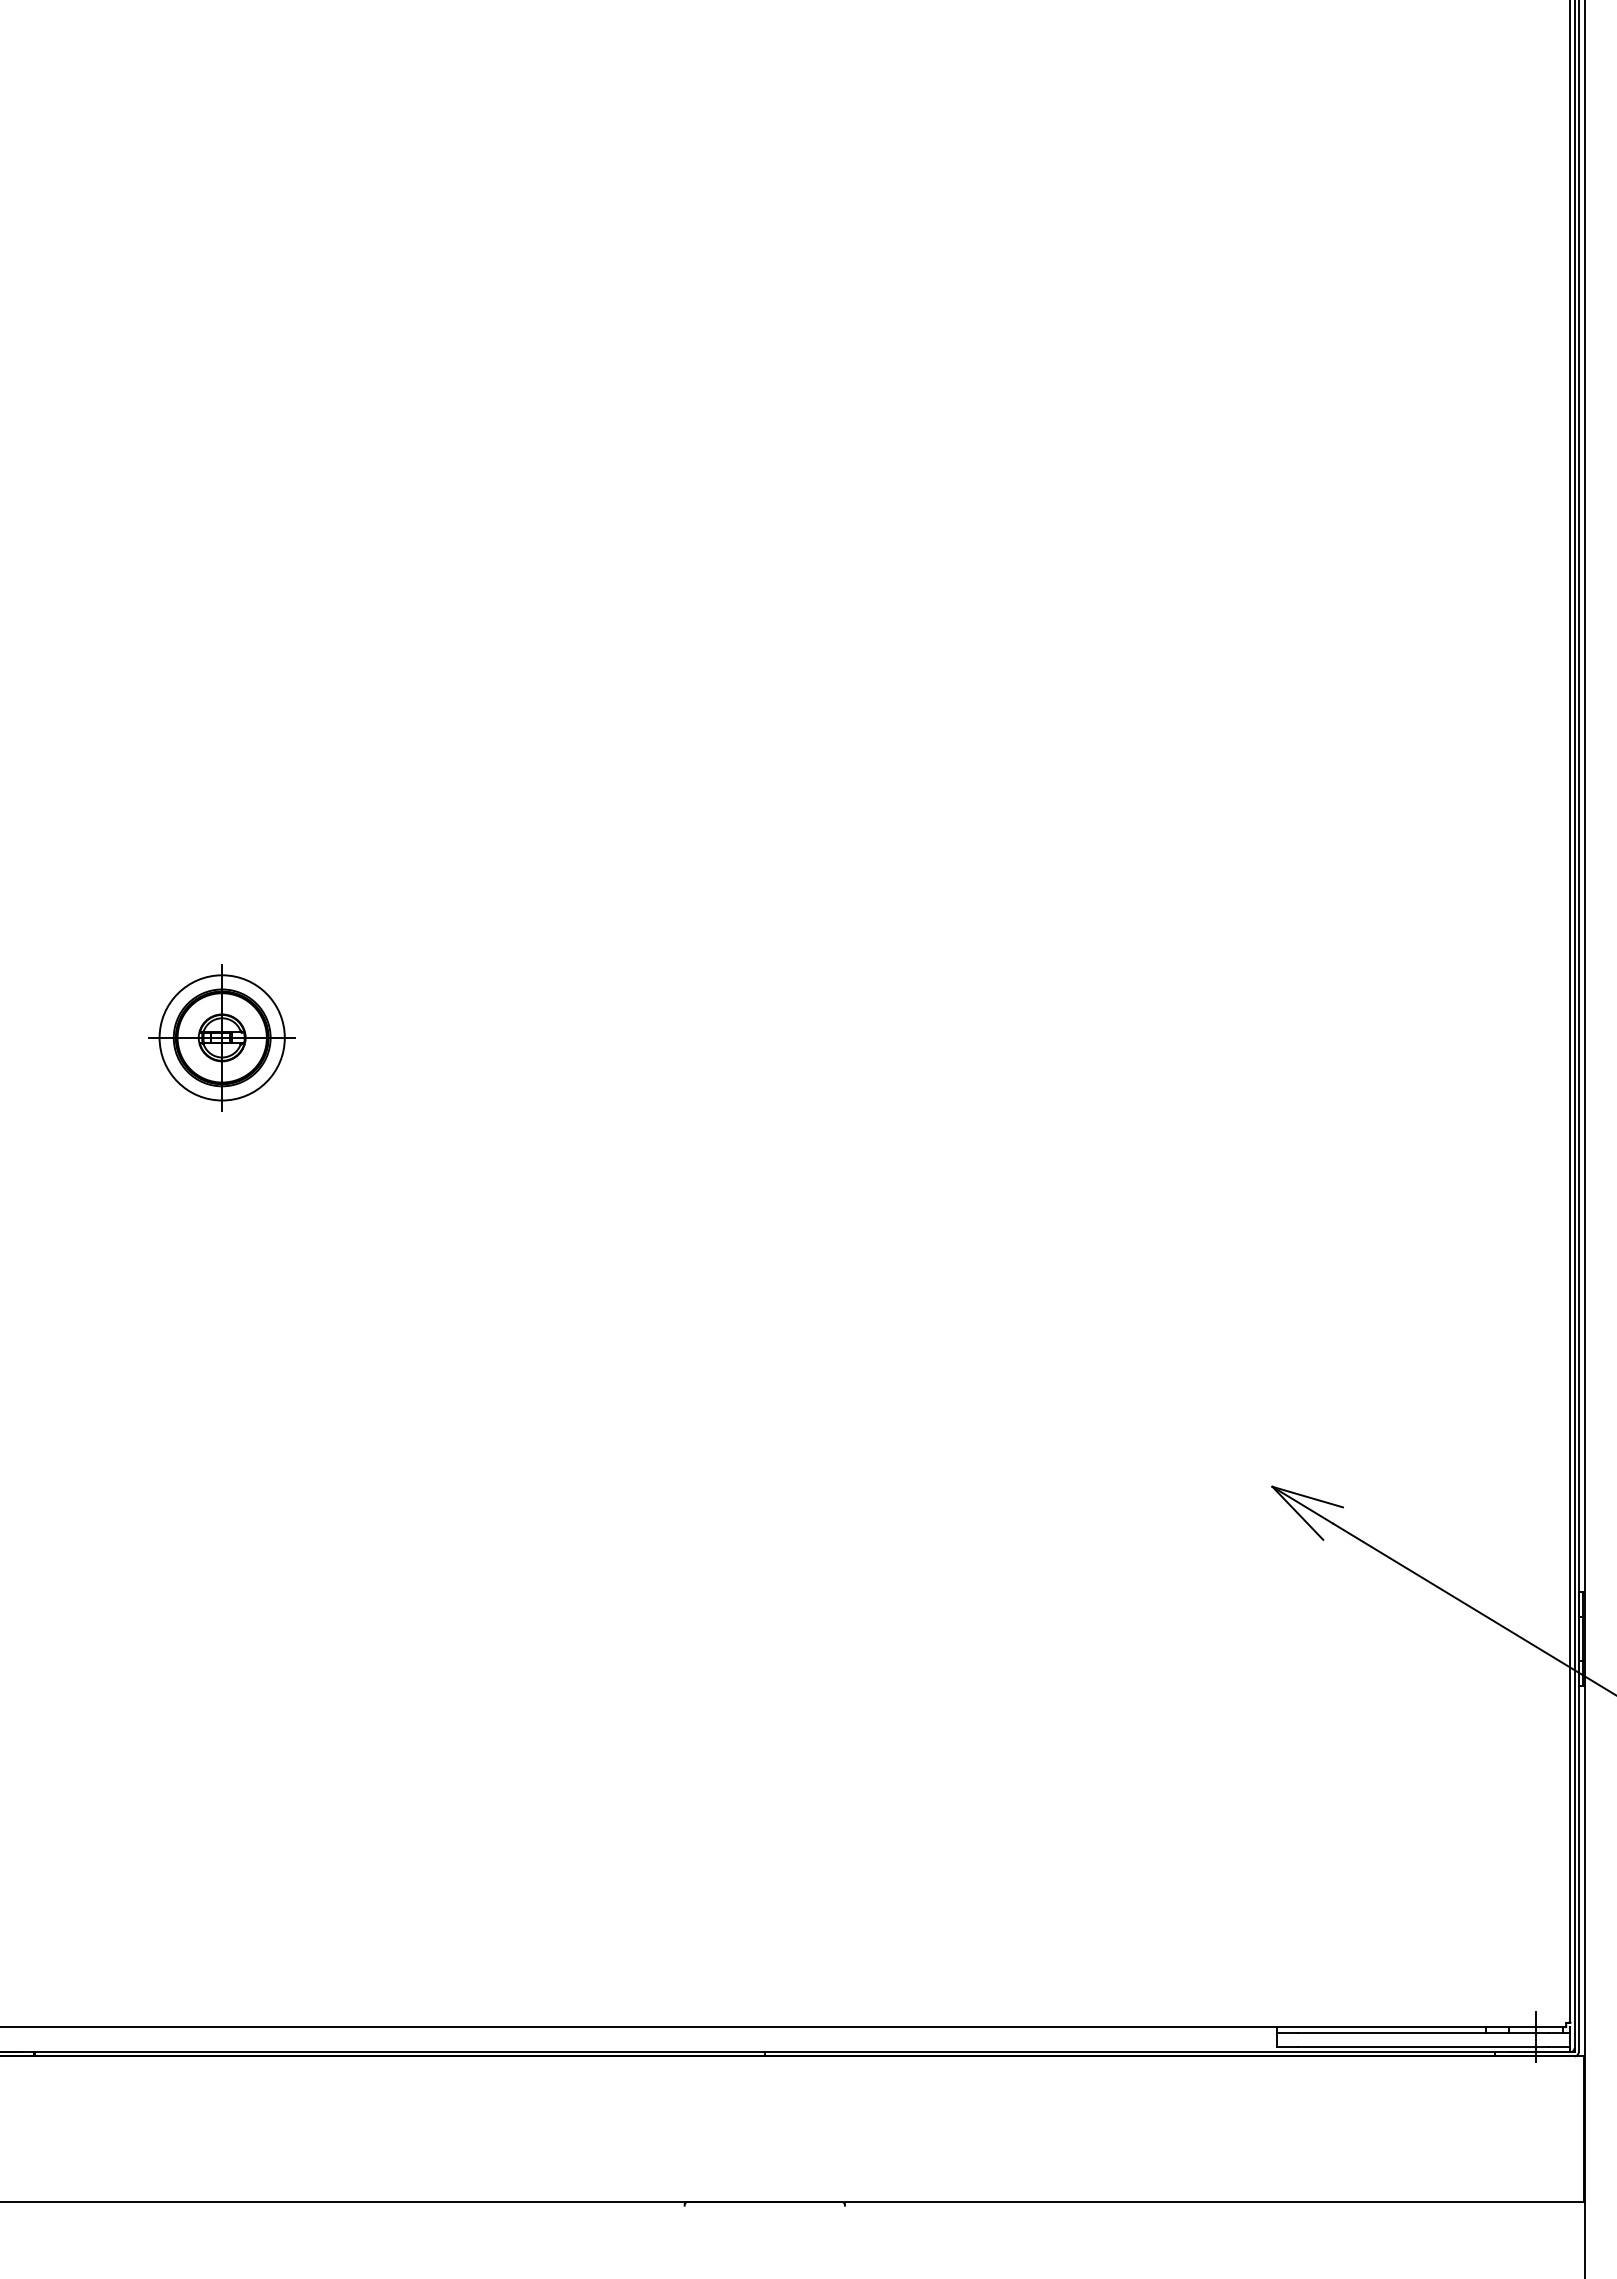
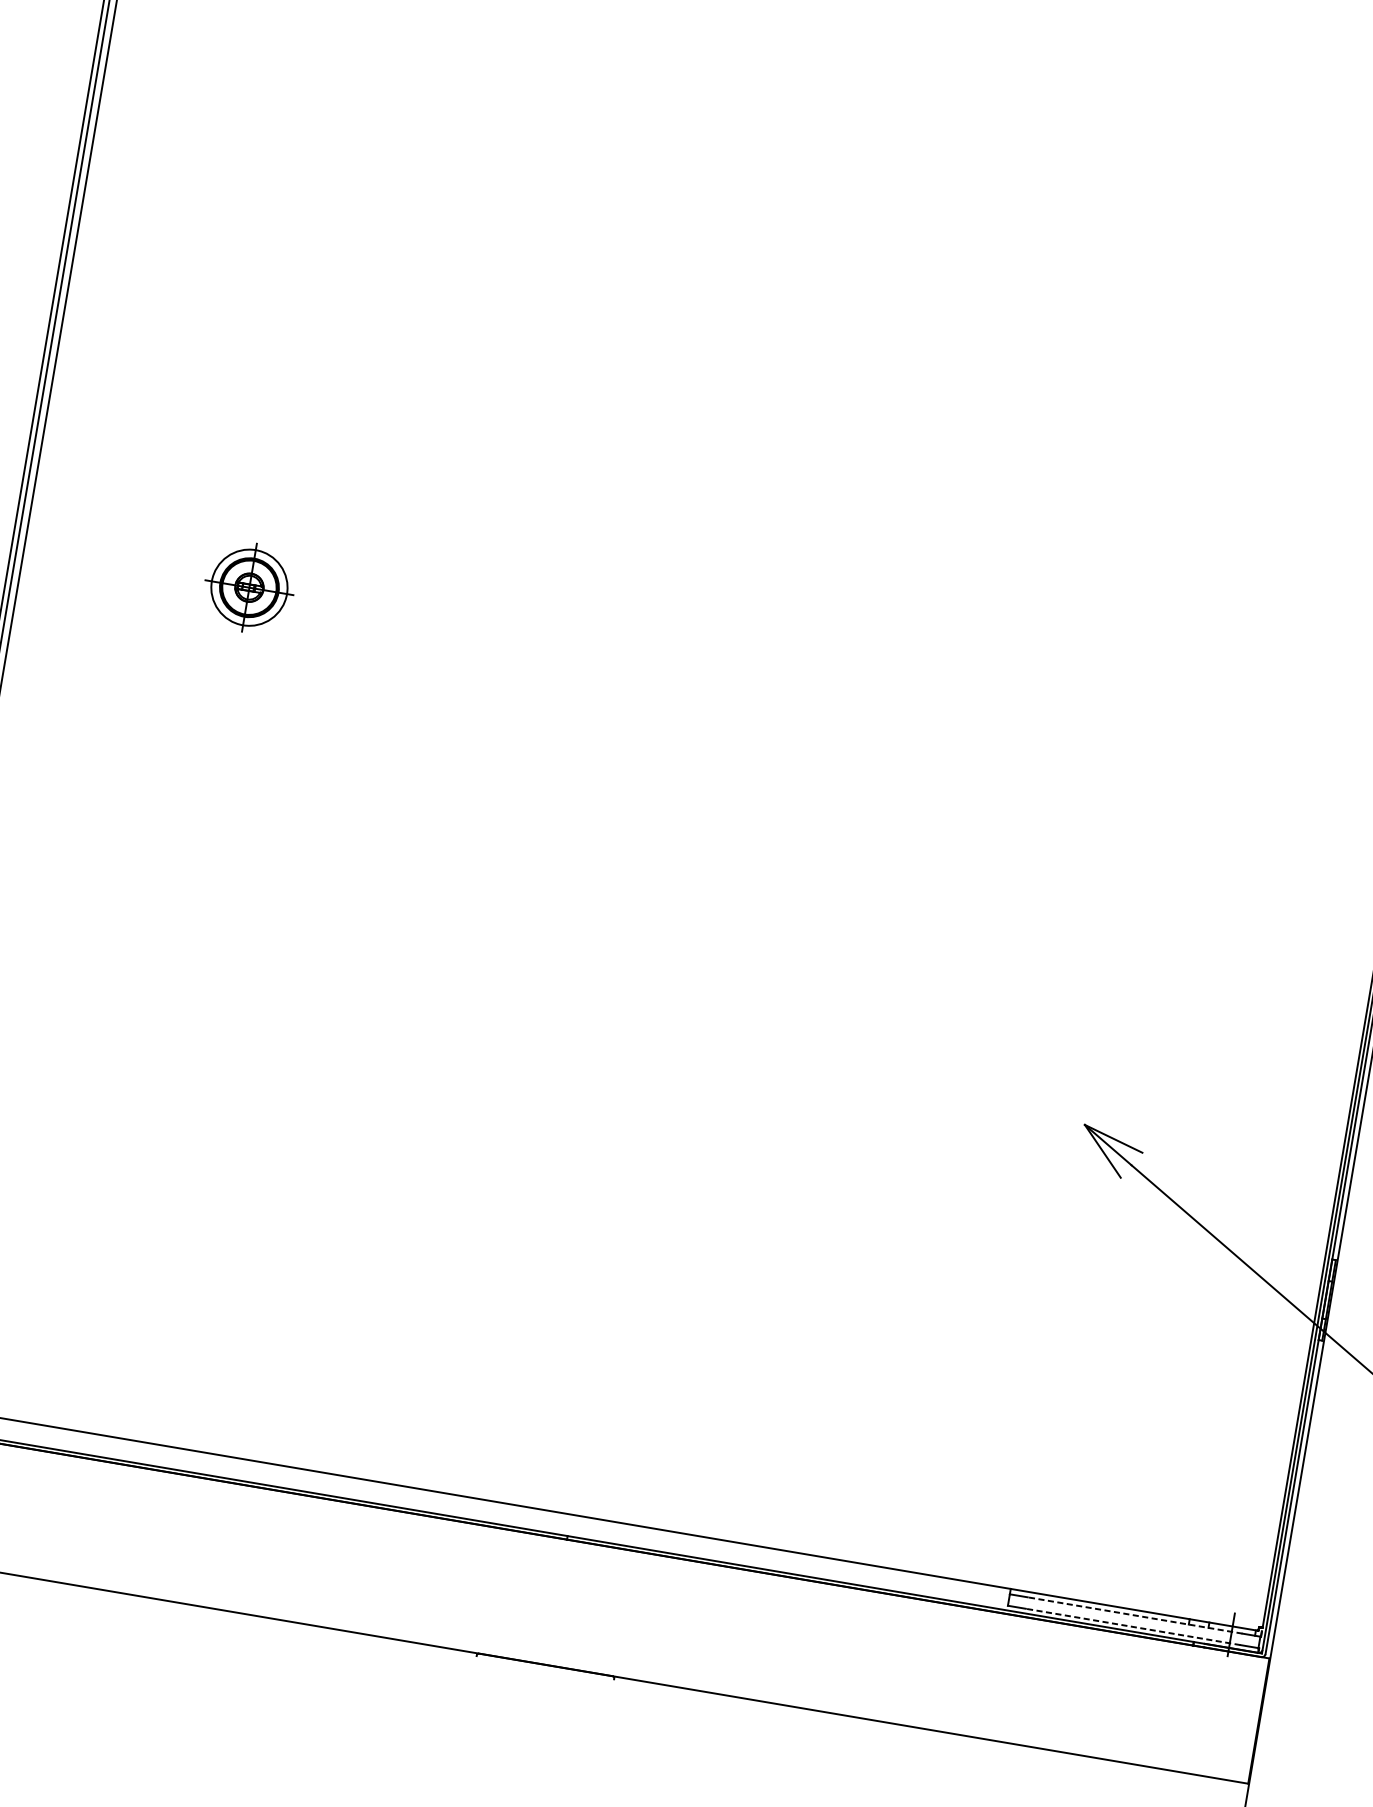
part: (221, 1037) -> (248, 587), size x0.7
line: (1422, 2033) -> (1134, 1615), solid -> dashed
line: (1422, 2046) -> (1132, 1626), solid -> dashed

